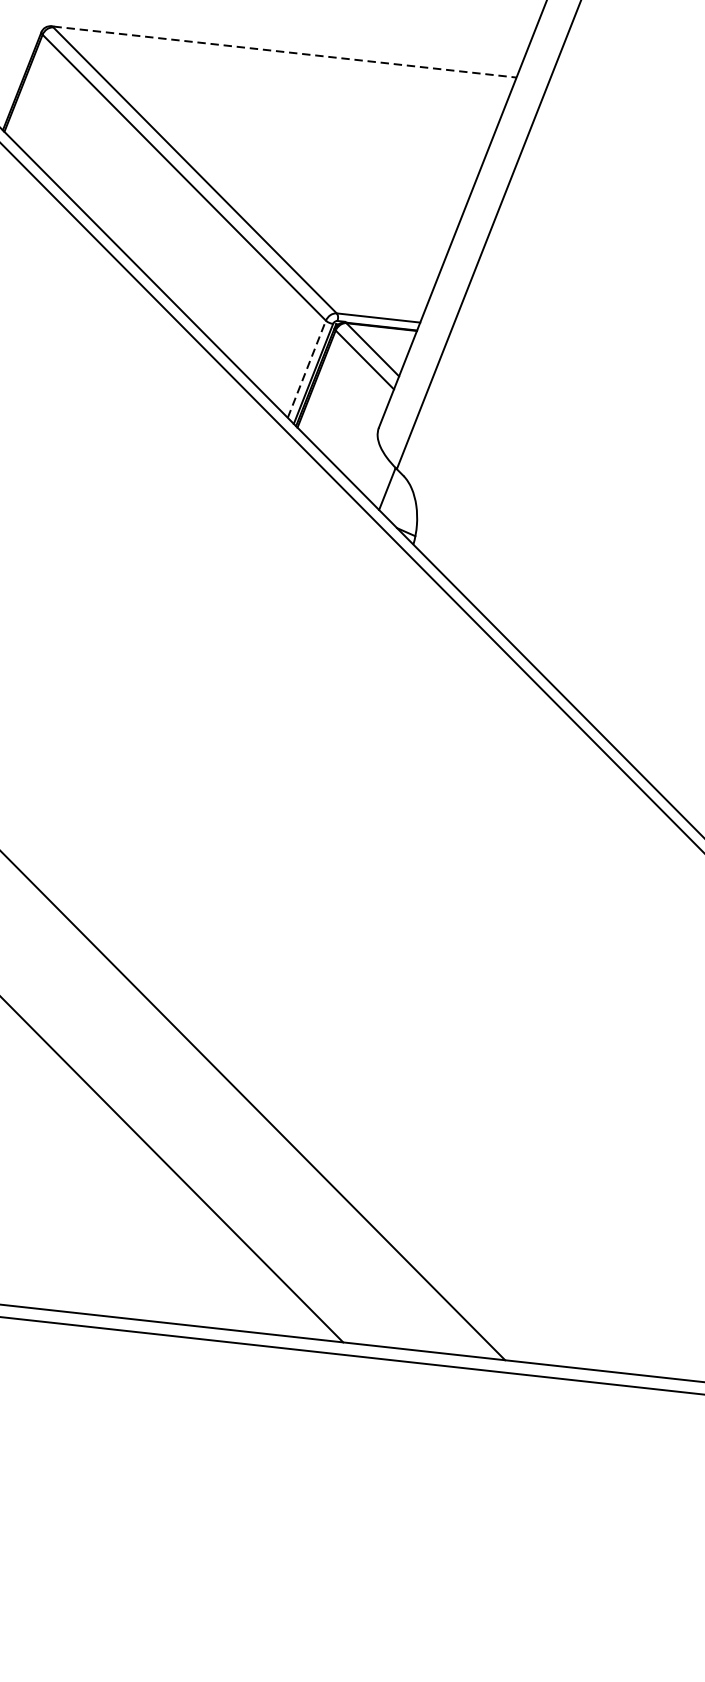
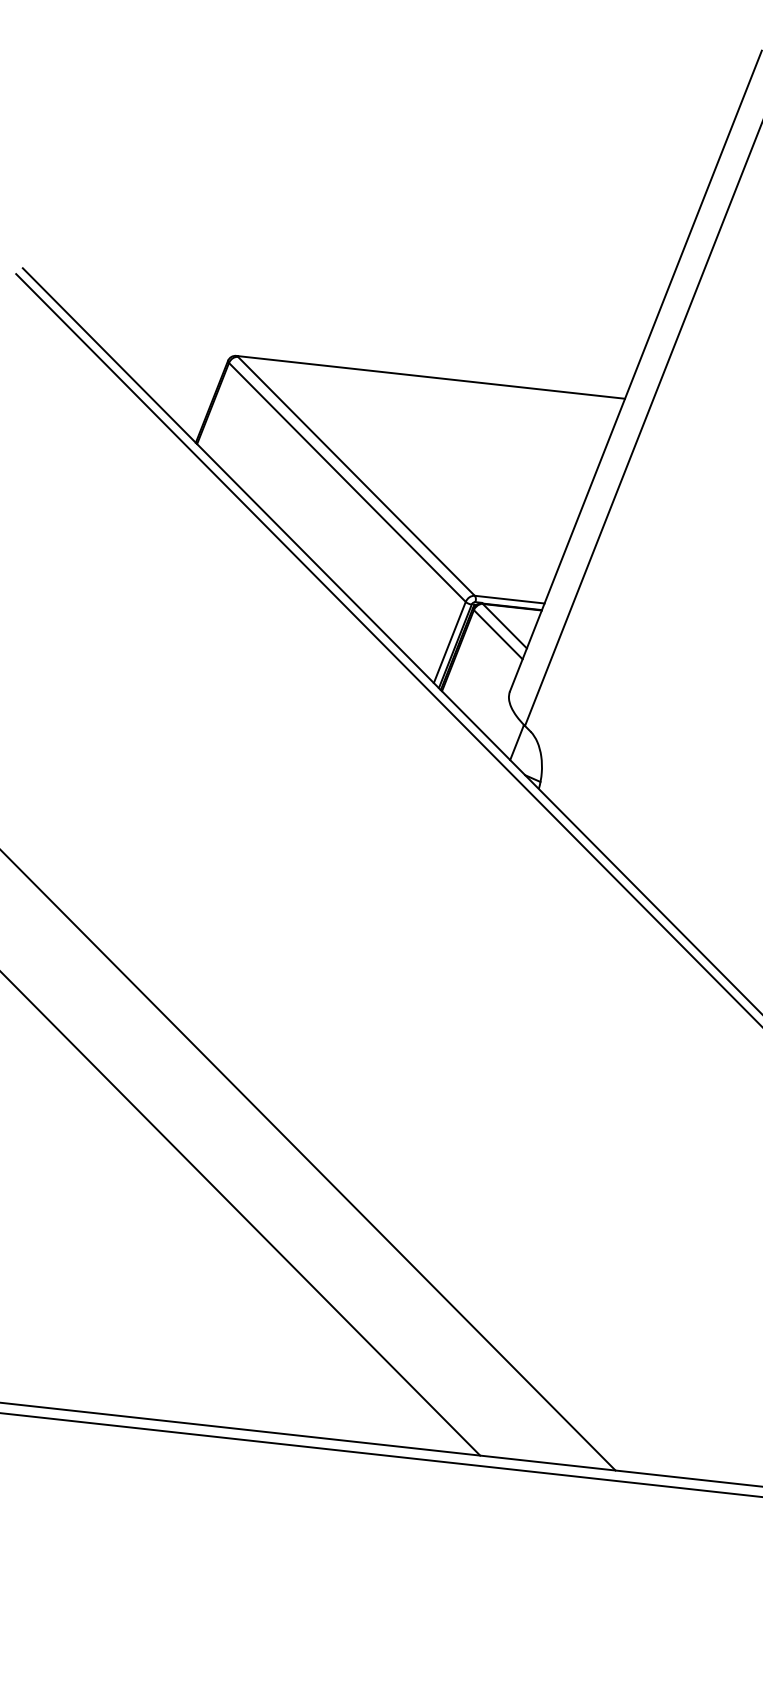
line: (284, 52) -> (431, 377), dashed -> solid
line: (306, 369) -> (449, 642), dashed -> solid

